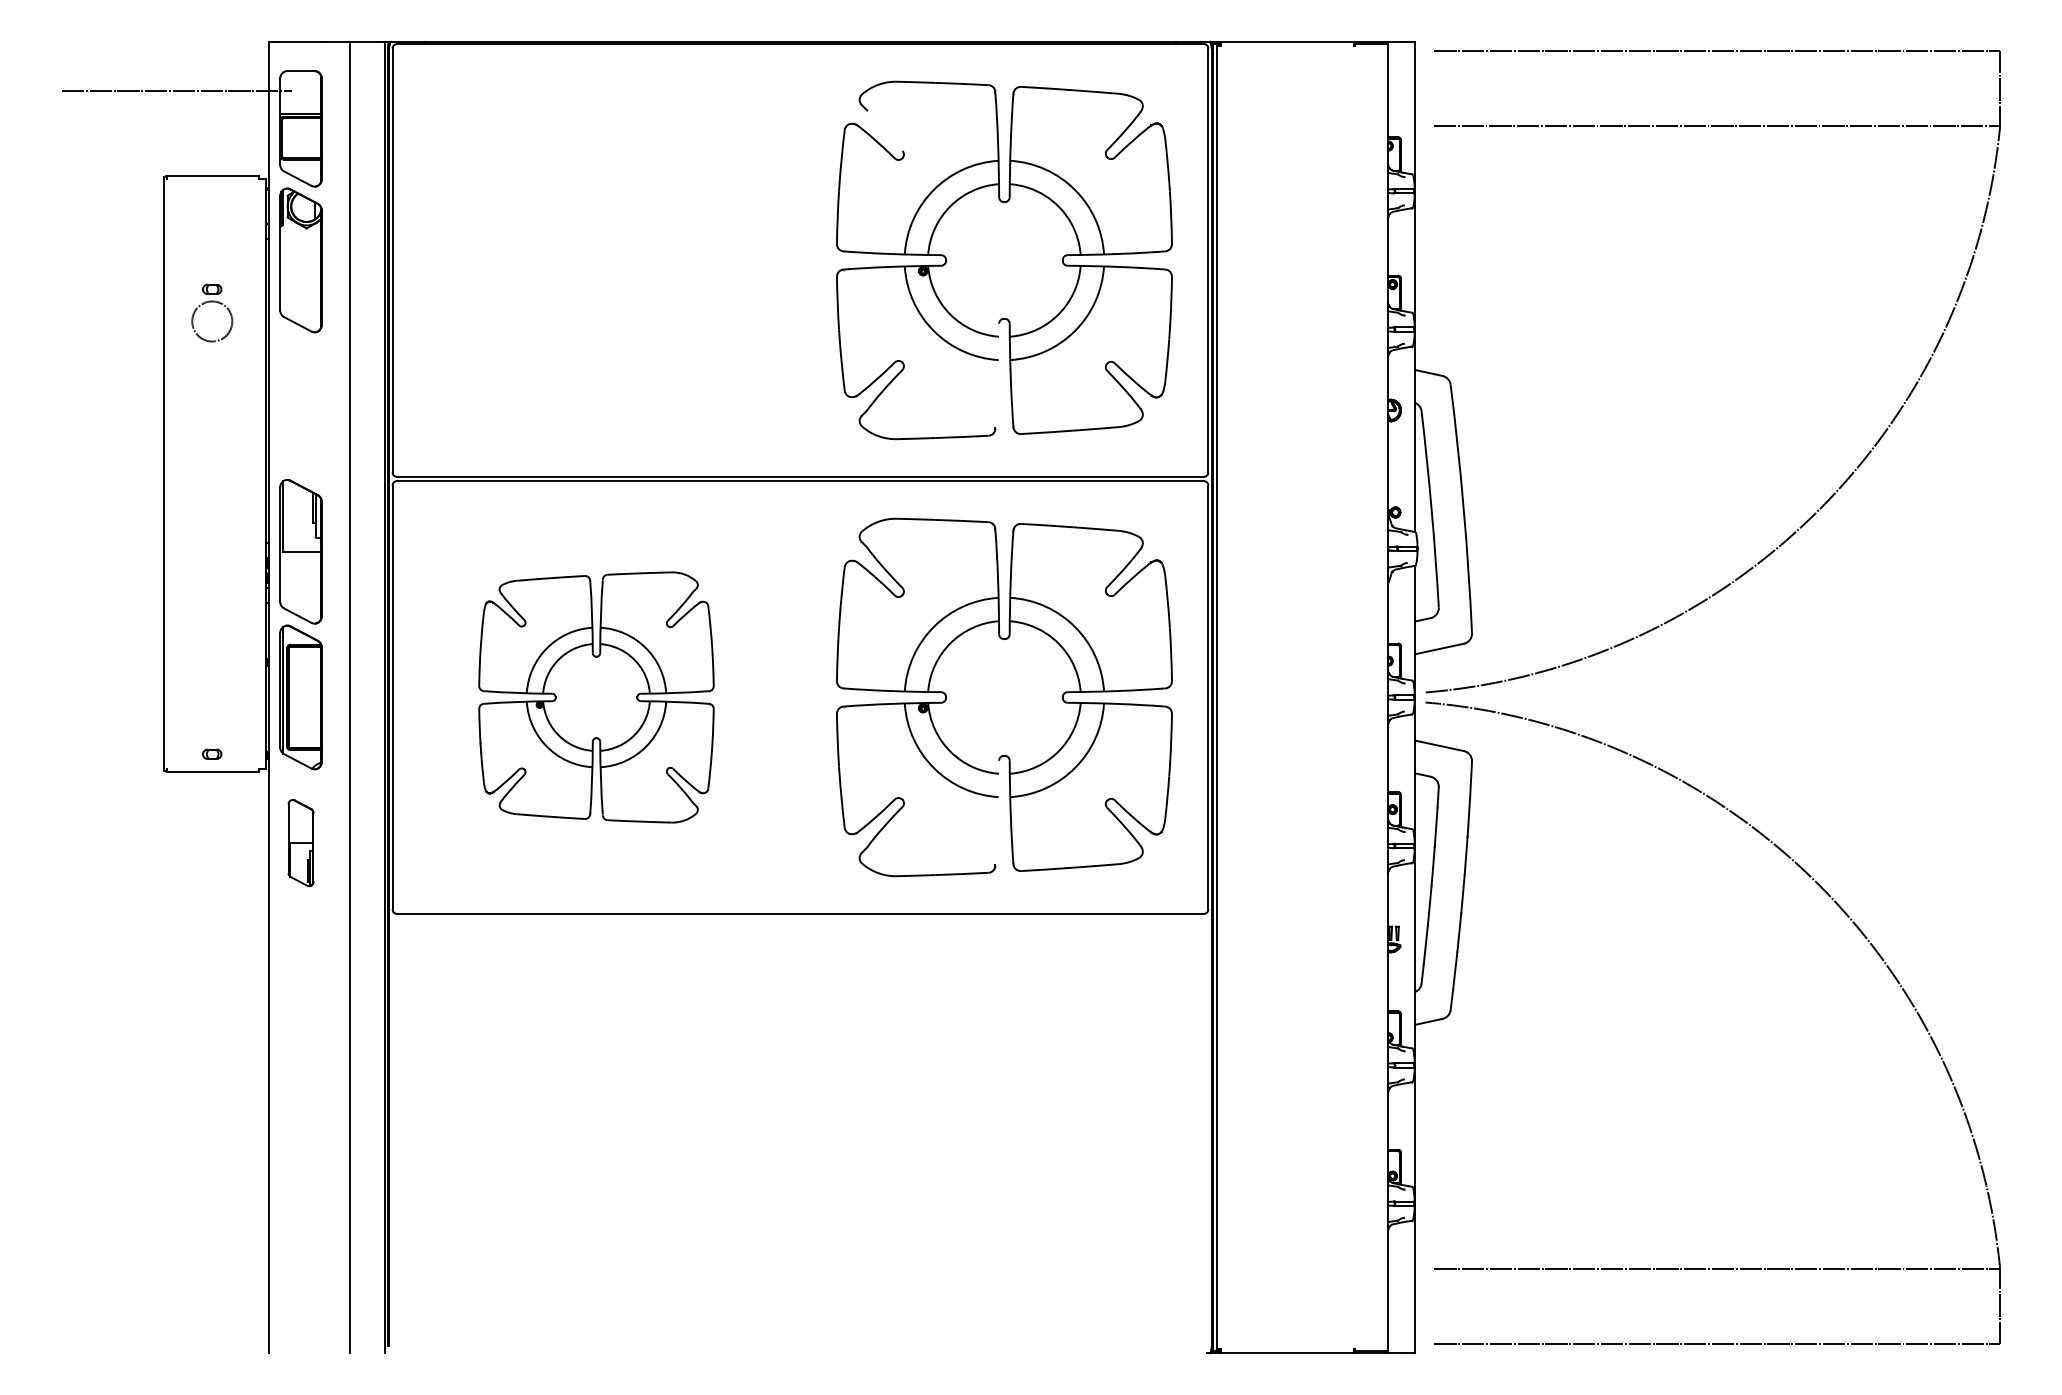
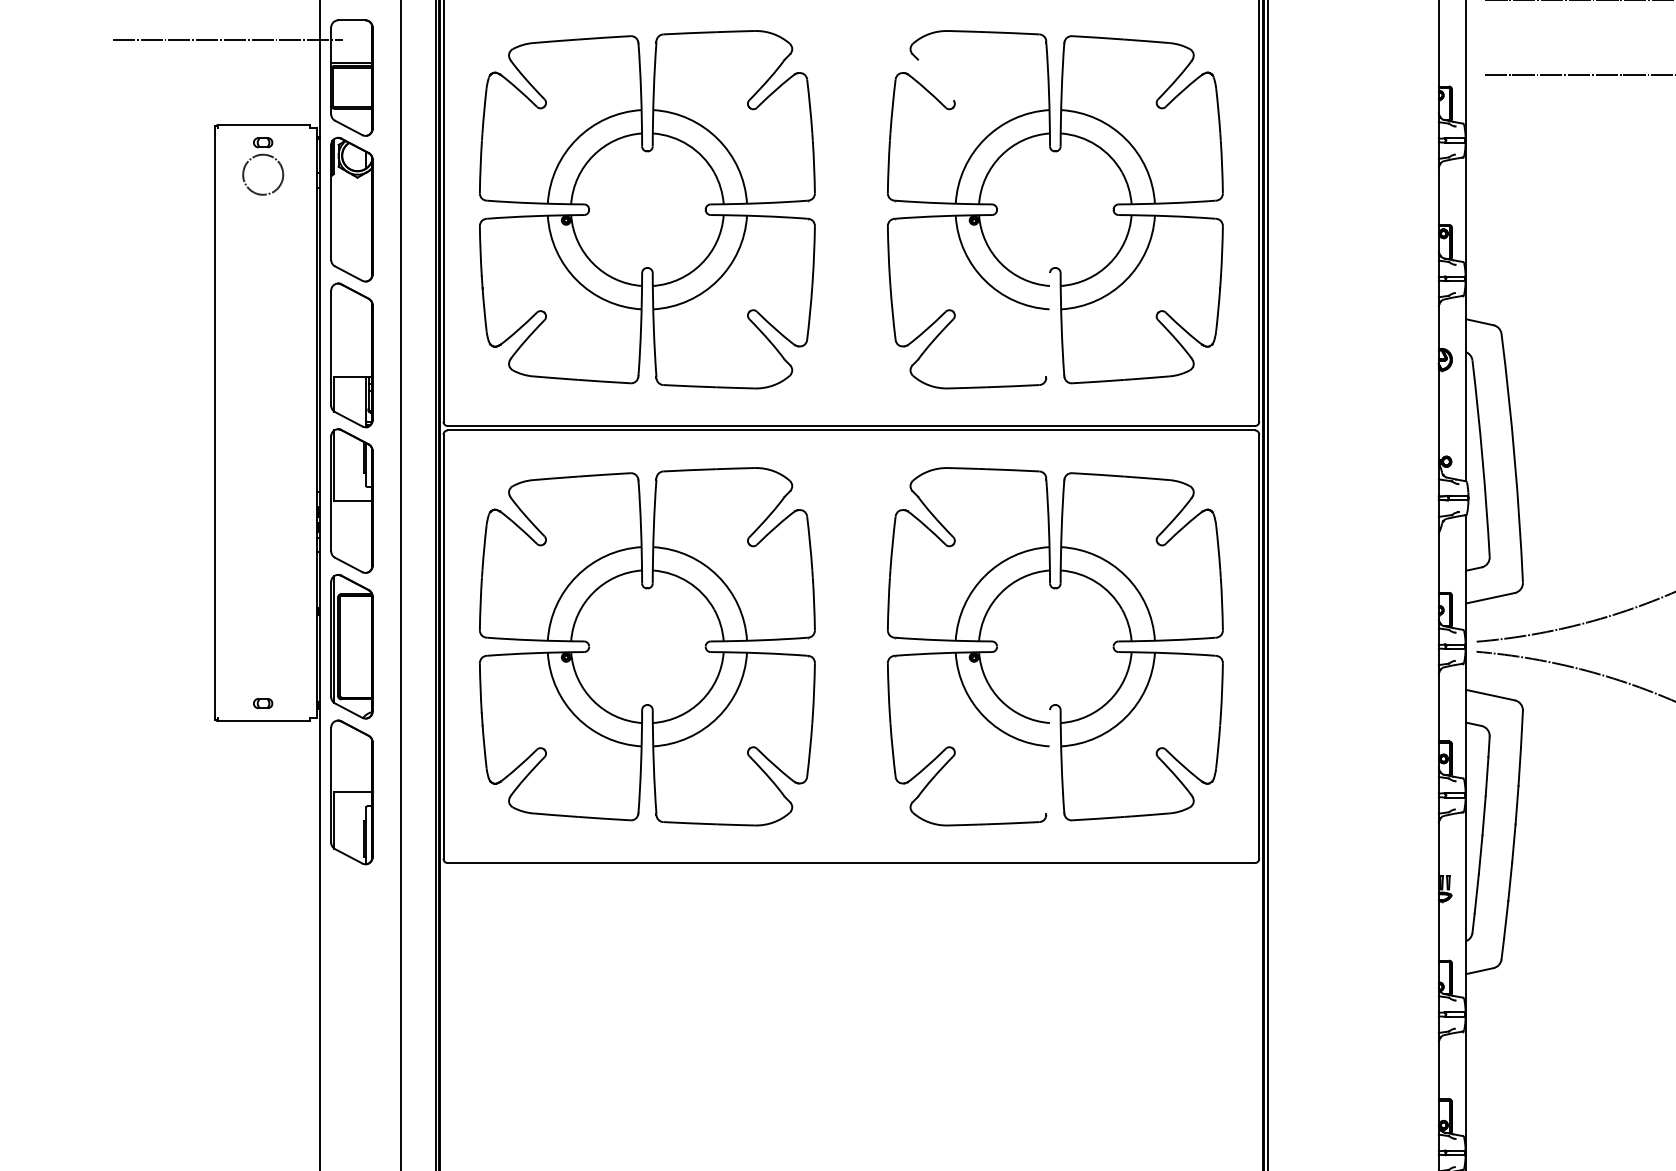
part: (596, 260) -> (647, 209), added
part: (212, 302) -> (263, 155), moved
part: (300, 405) -> (351, 354), added
part: (596, 697) -> (647, 646), size x1.43
part: (300, 842) -> (351, 791), size x1.67

